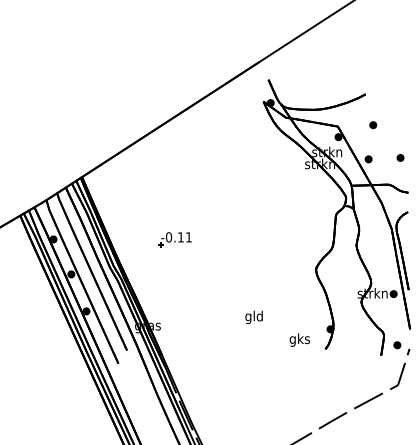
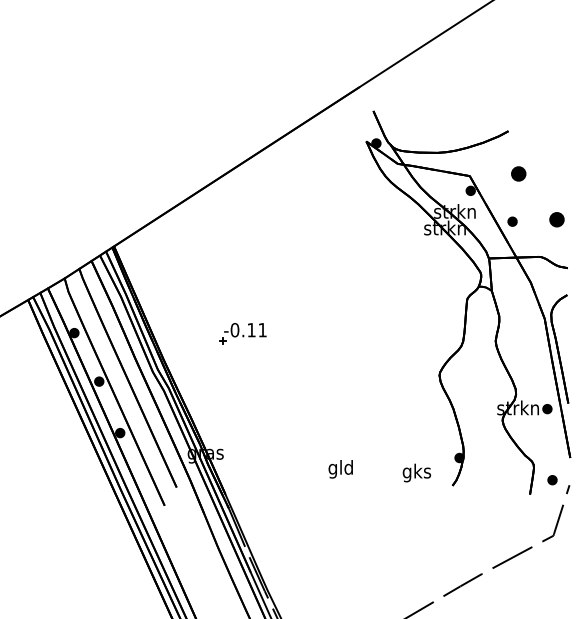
part: (373, 125) -> (519, 174), size x1.6
part: (400, 157) -> (556, 219), size x1.6
text: (253, 317) -> (339, 469), moved

